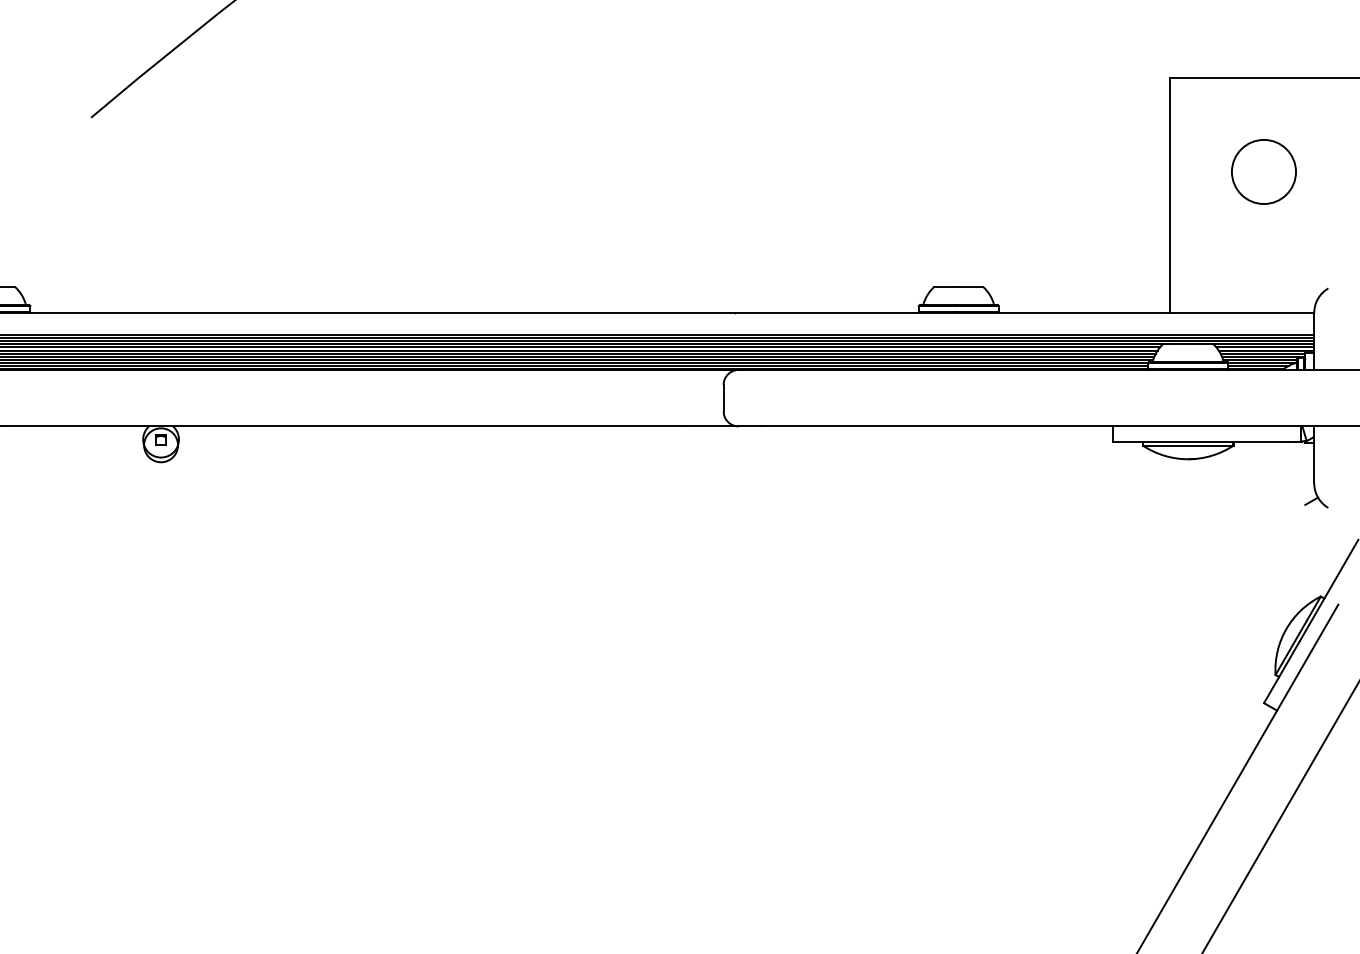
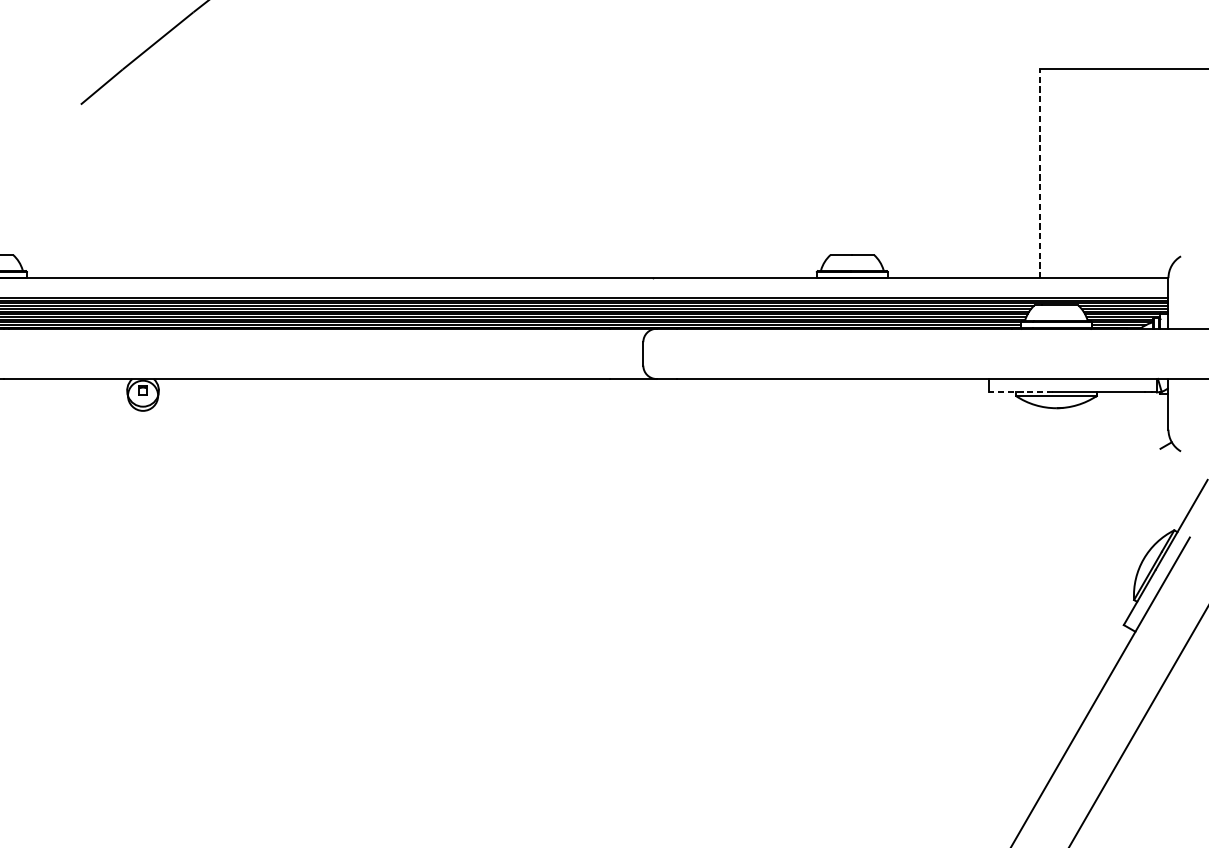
circle: (1263, 171) -> (1123, 152), removed
line: (1169, 195) -> (1039, 173), solid -> dashed
line: (1148, 441) -> (1021, 392), solid -> dashed

